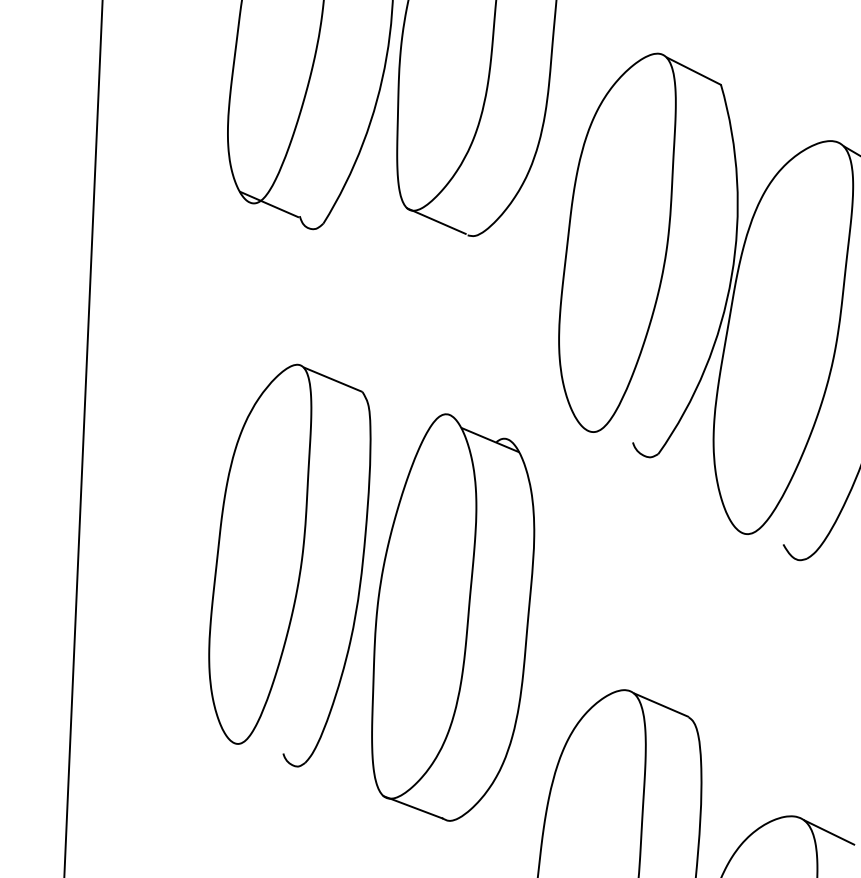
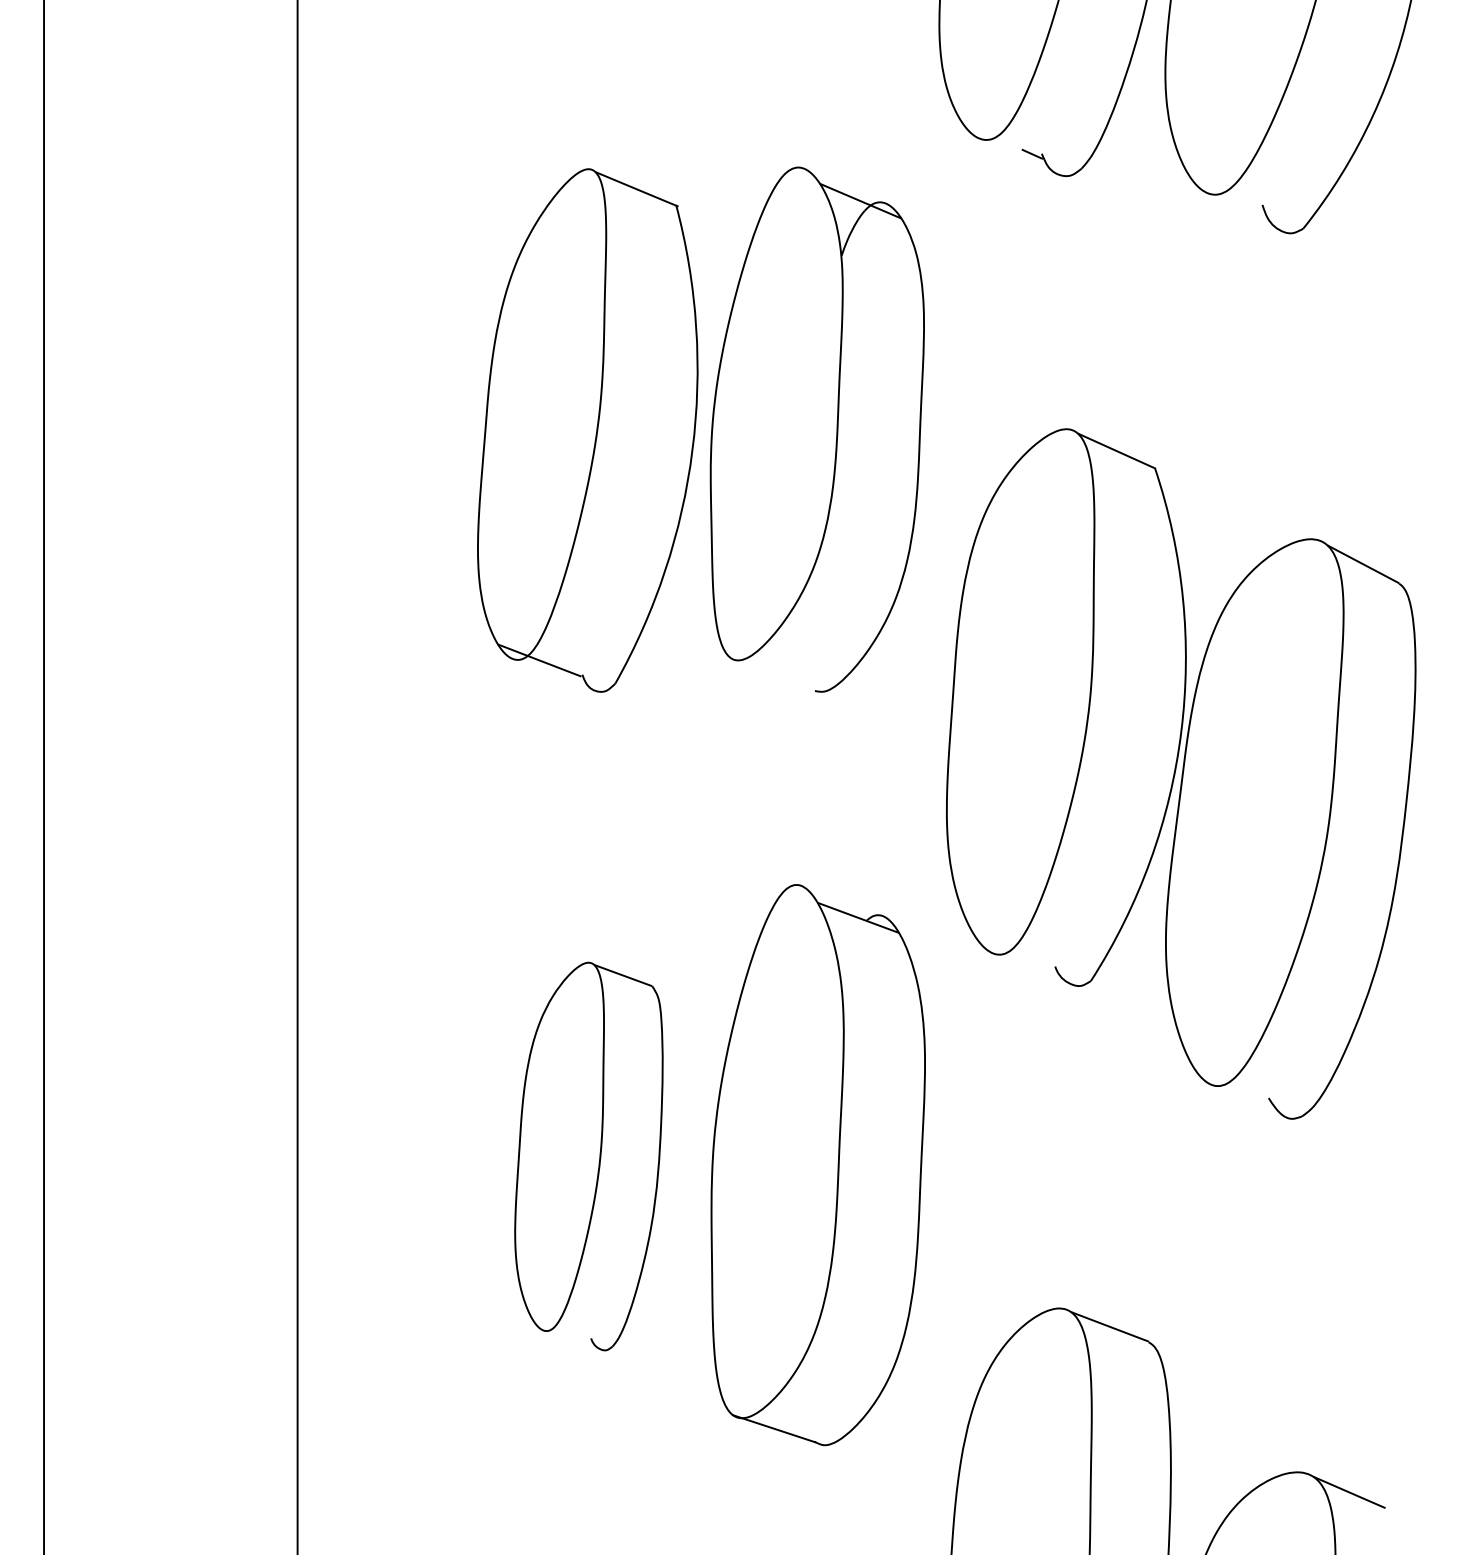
line: (436, 221) -> (770, 673), removed
part: (288, 565) -> (588, 1156), size x0.7
part: (452, 618) -> (817, 1165), moved

